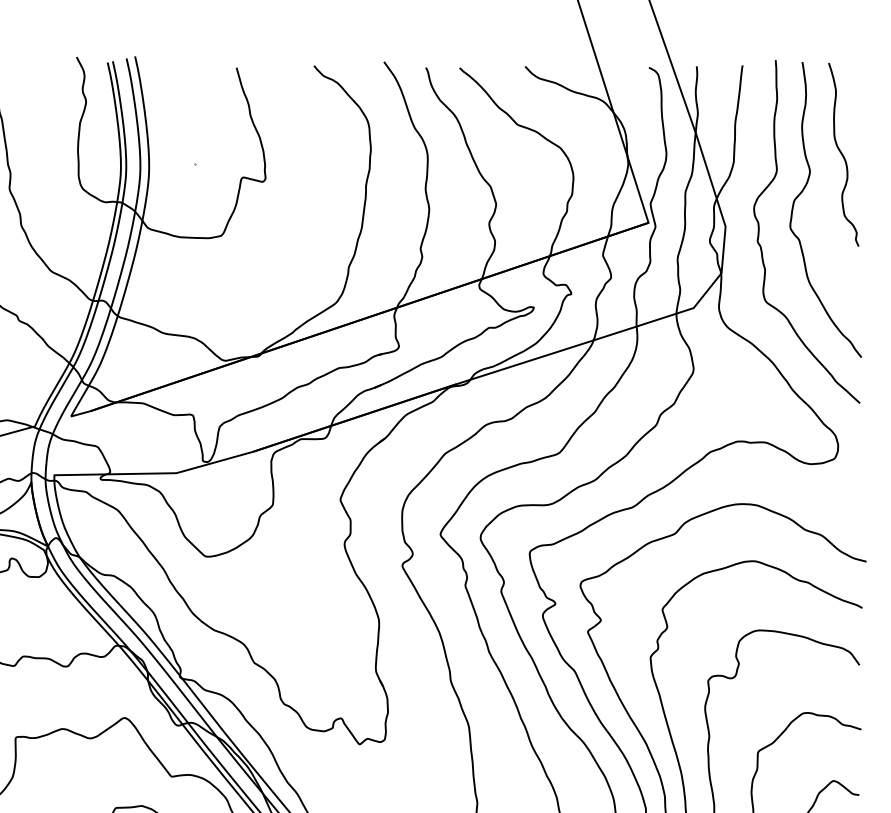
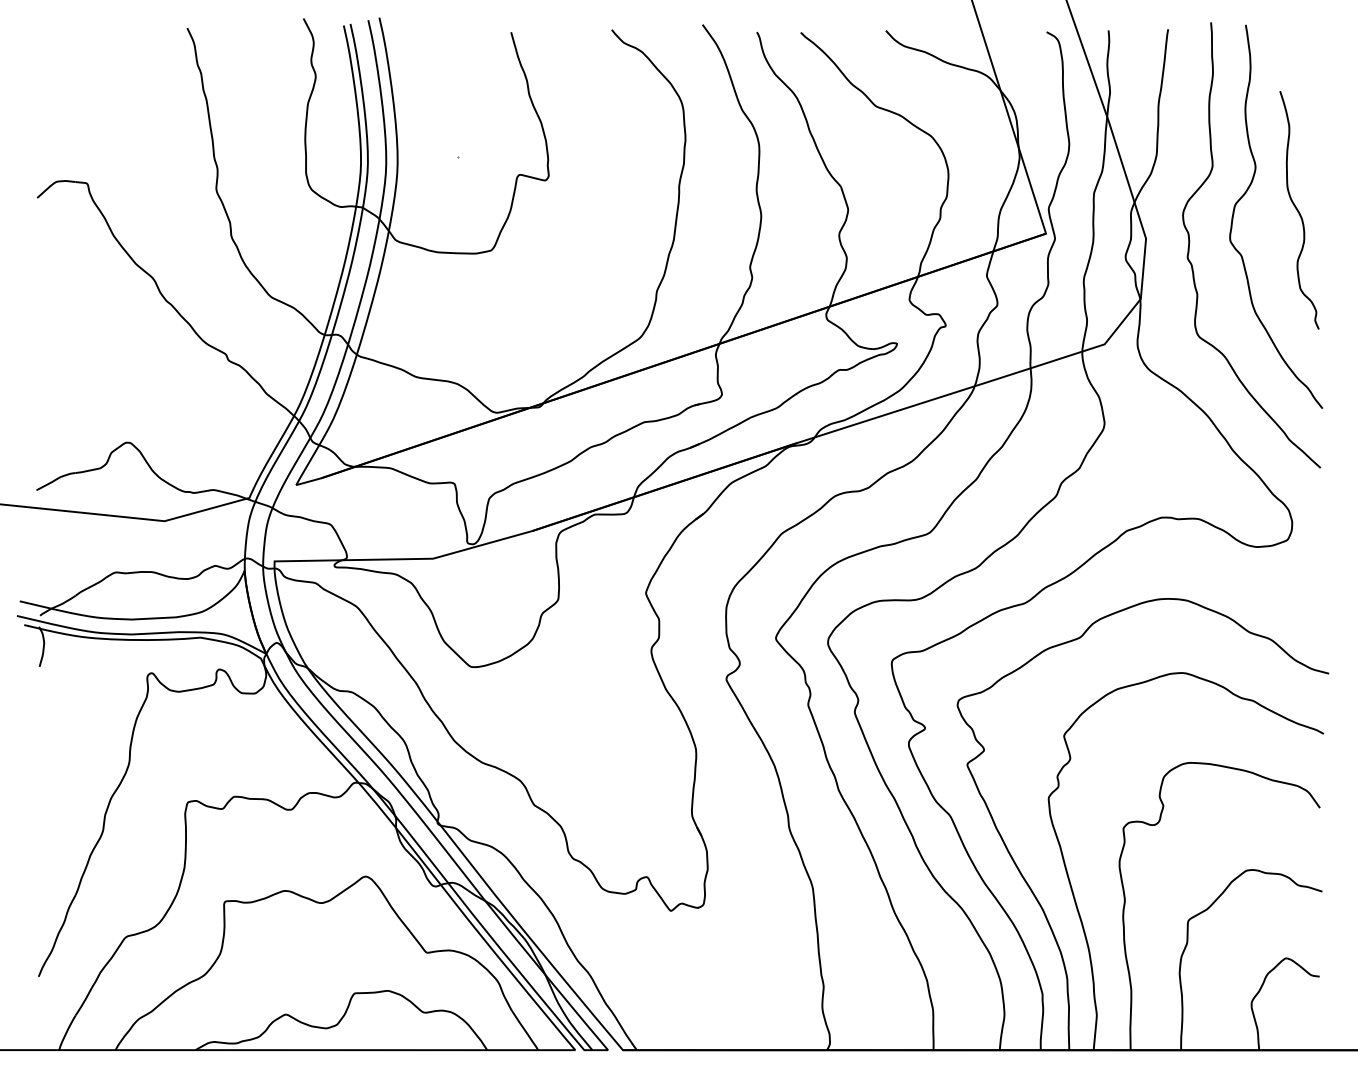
curve: (843, 154) -> (1298, 210), moved

